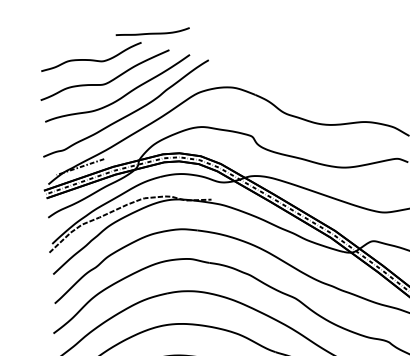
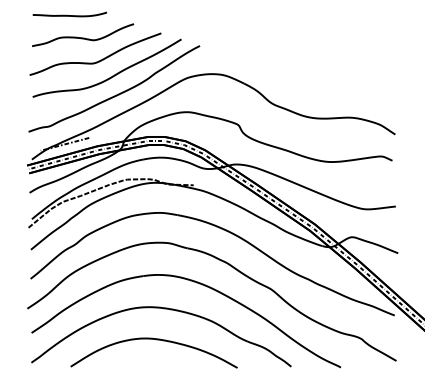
curve: (152, 33) -> (69, 15), moved

